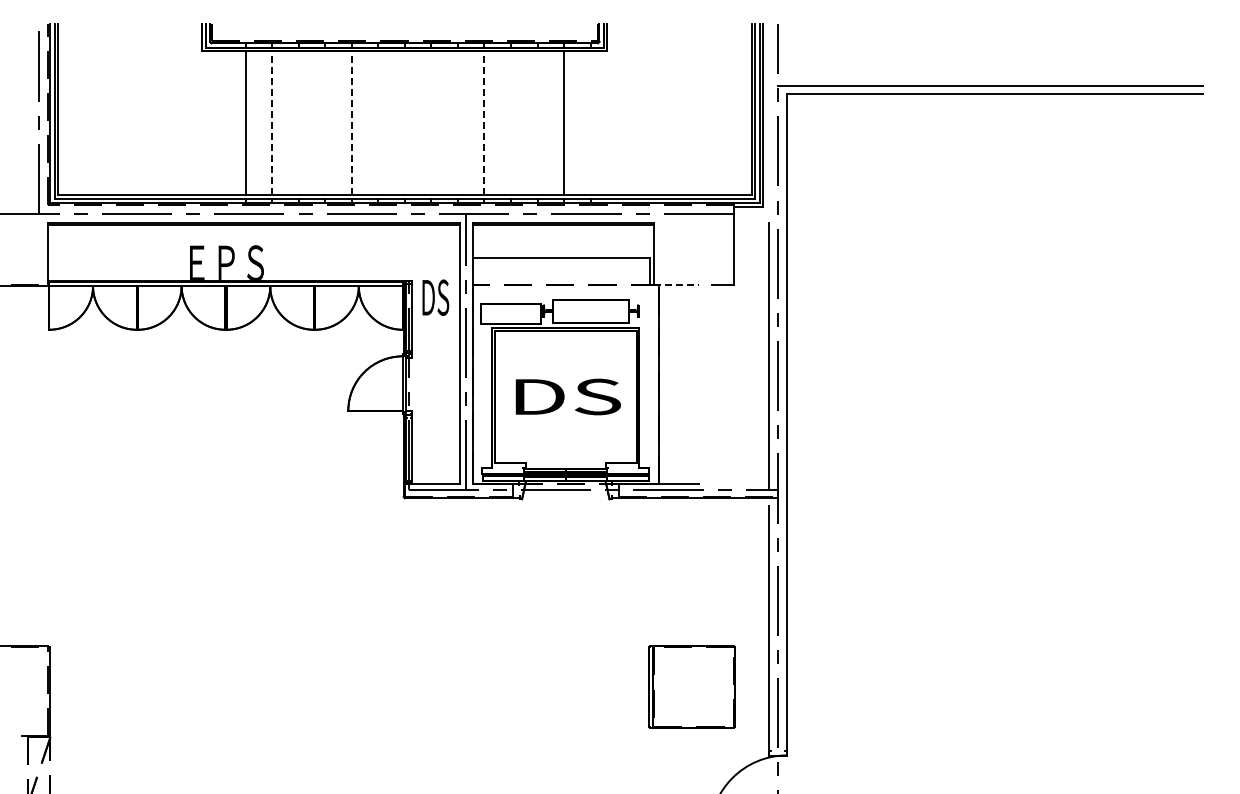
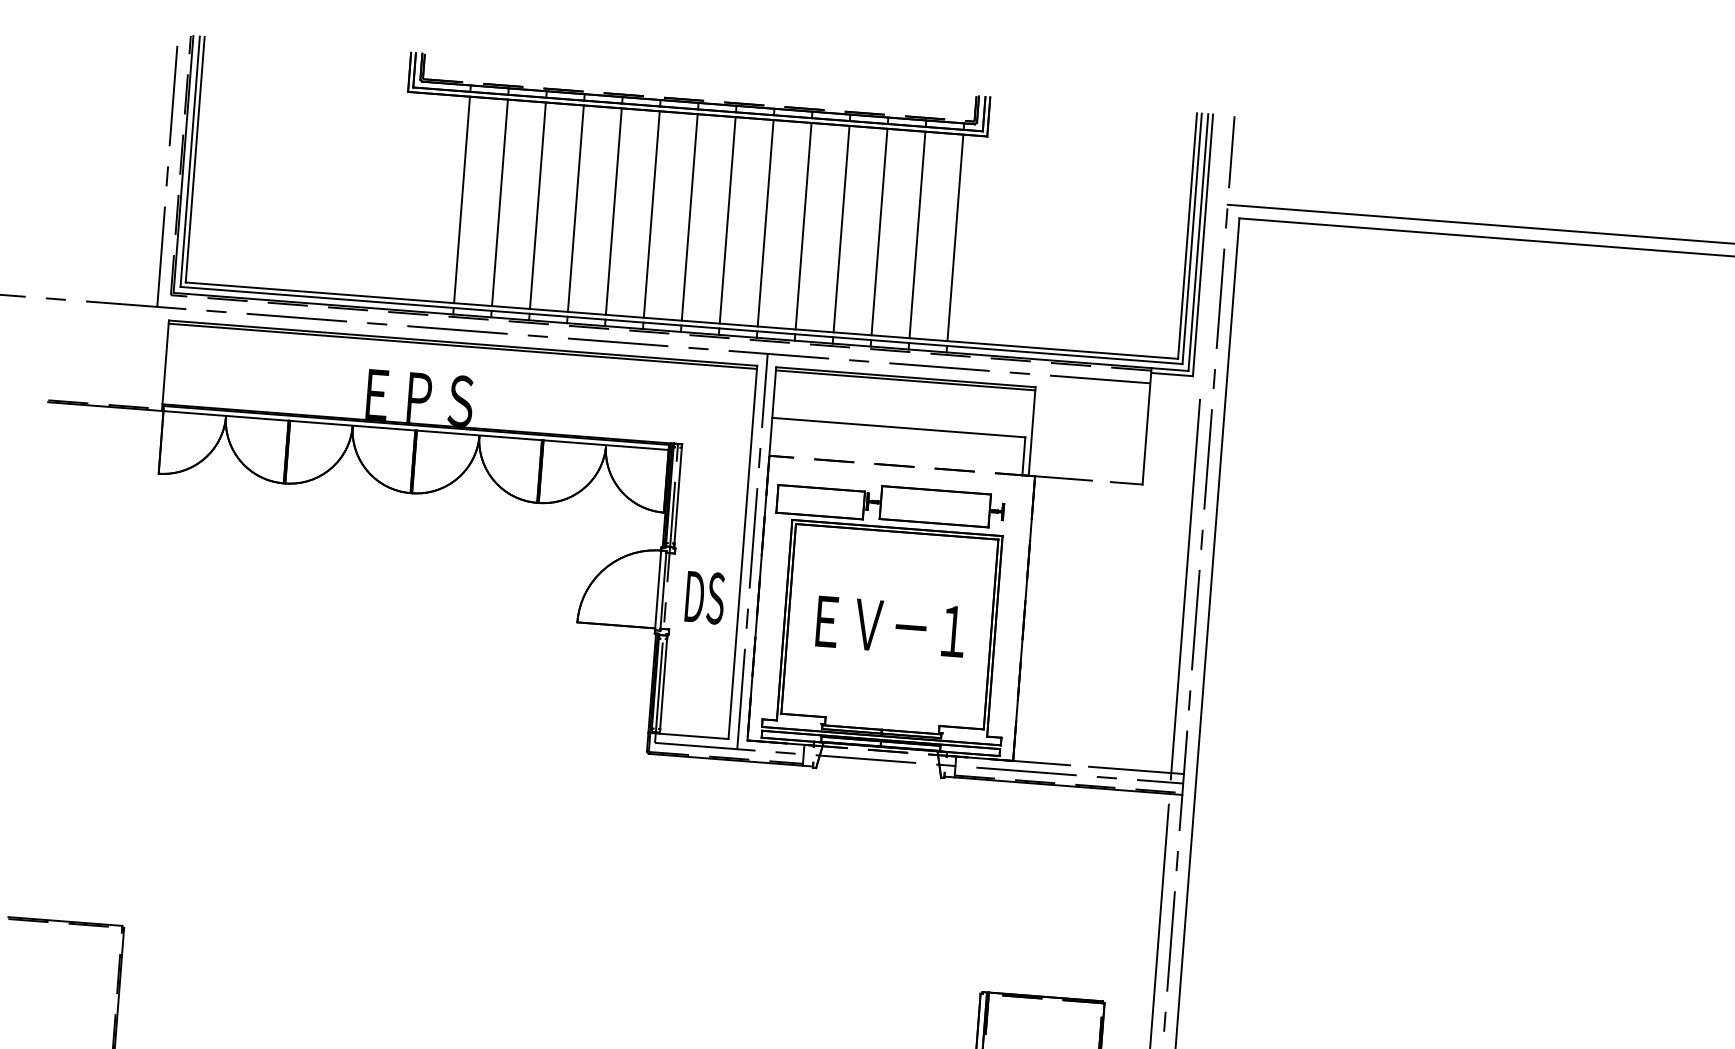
line: (272, 122) -> (500, 201), dashed -> solid
line: (351, 122) -> (613, 210), dashed -> solid
line: (484, 122) -> (803, 225), dashed -> solid
line: (298, 123) -> (537, 206), added
line: (325, 123) -> (576, 209), added
line: (378, 123) -> (652, 214), added
line: (404, 123) -> (689, 217), added
line: (431, 123) -> (727, 220), added
line: (457, 123) -> (765, 223), added
line: (510, 123) -> (840, 229), added
line: (537, 123) -> (879, 232), added
line: (590, 123) -> (955, 238), added
line: (676, 284) -> (1060, 477), dashed -> solid
text: (435, 297) -> (704, 597), moved
text: (567, 396) -> (892, 626), DS -> ＥＶ－１
line: (744, 483) -> (1135, 770), added

